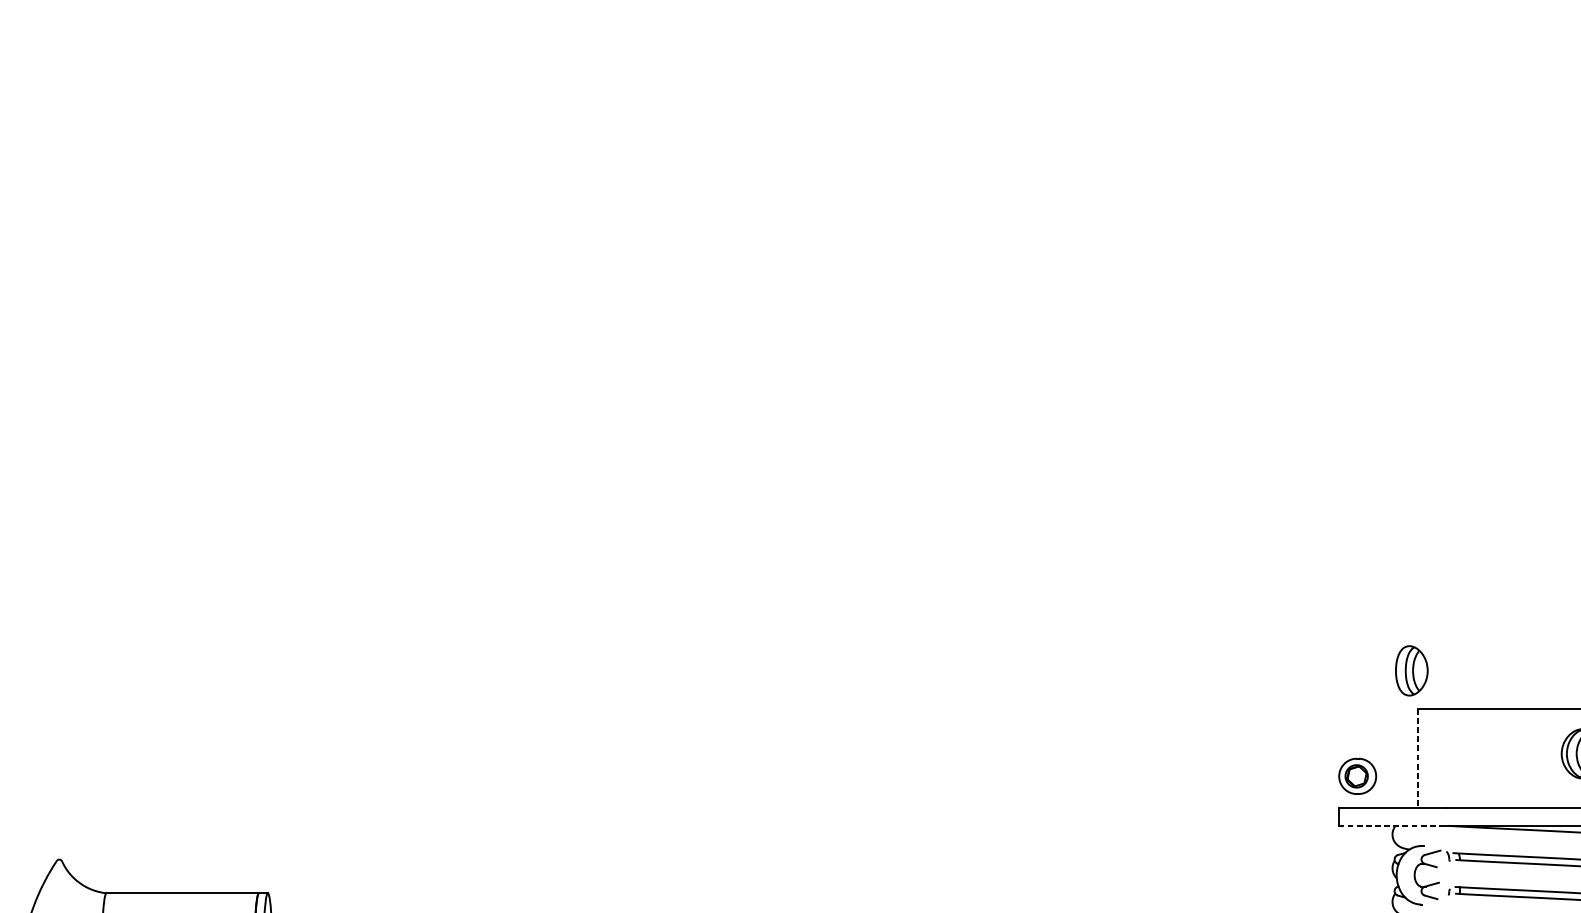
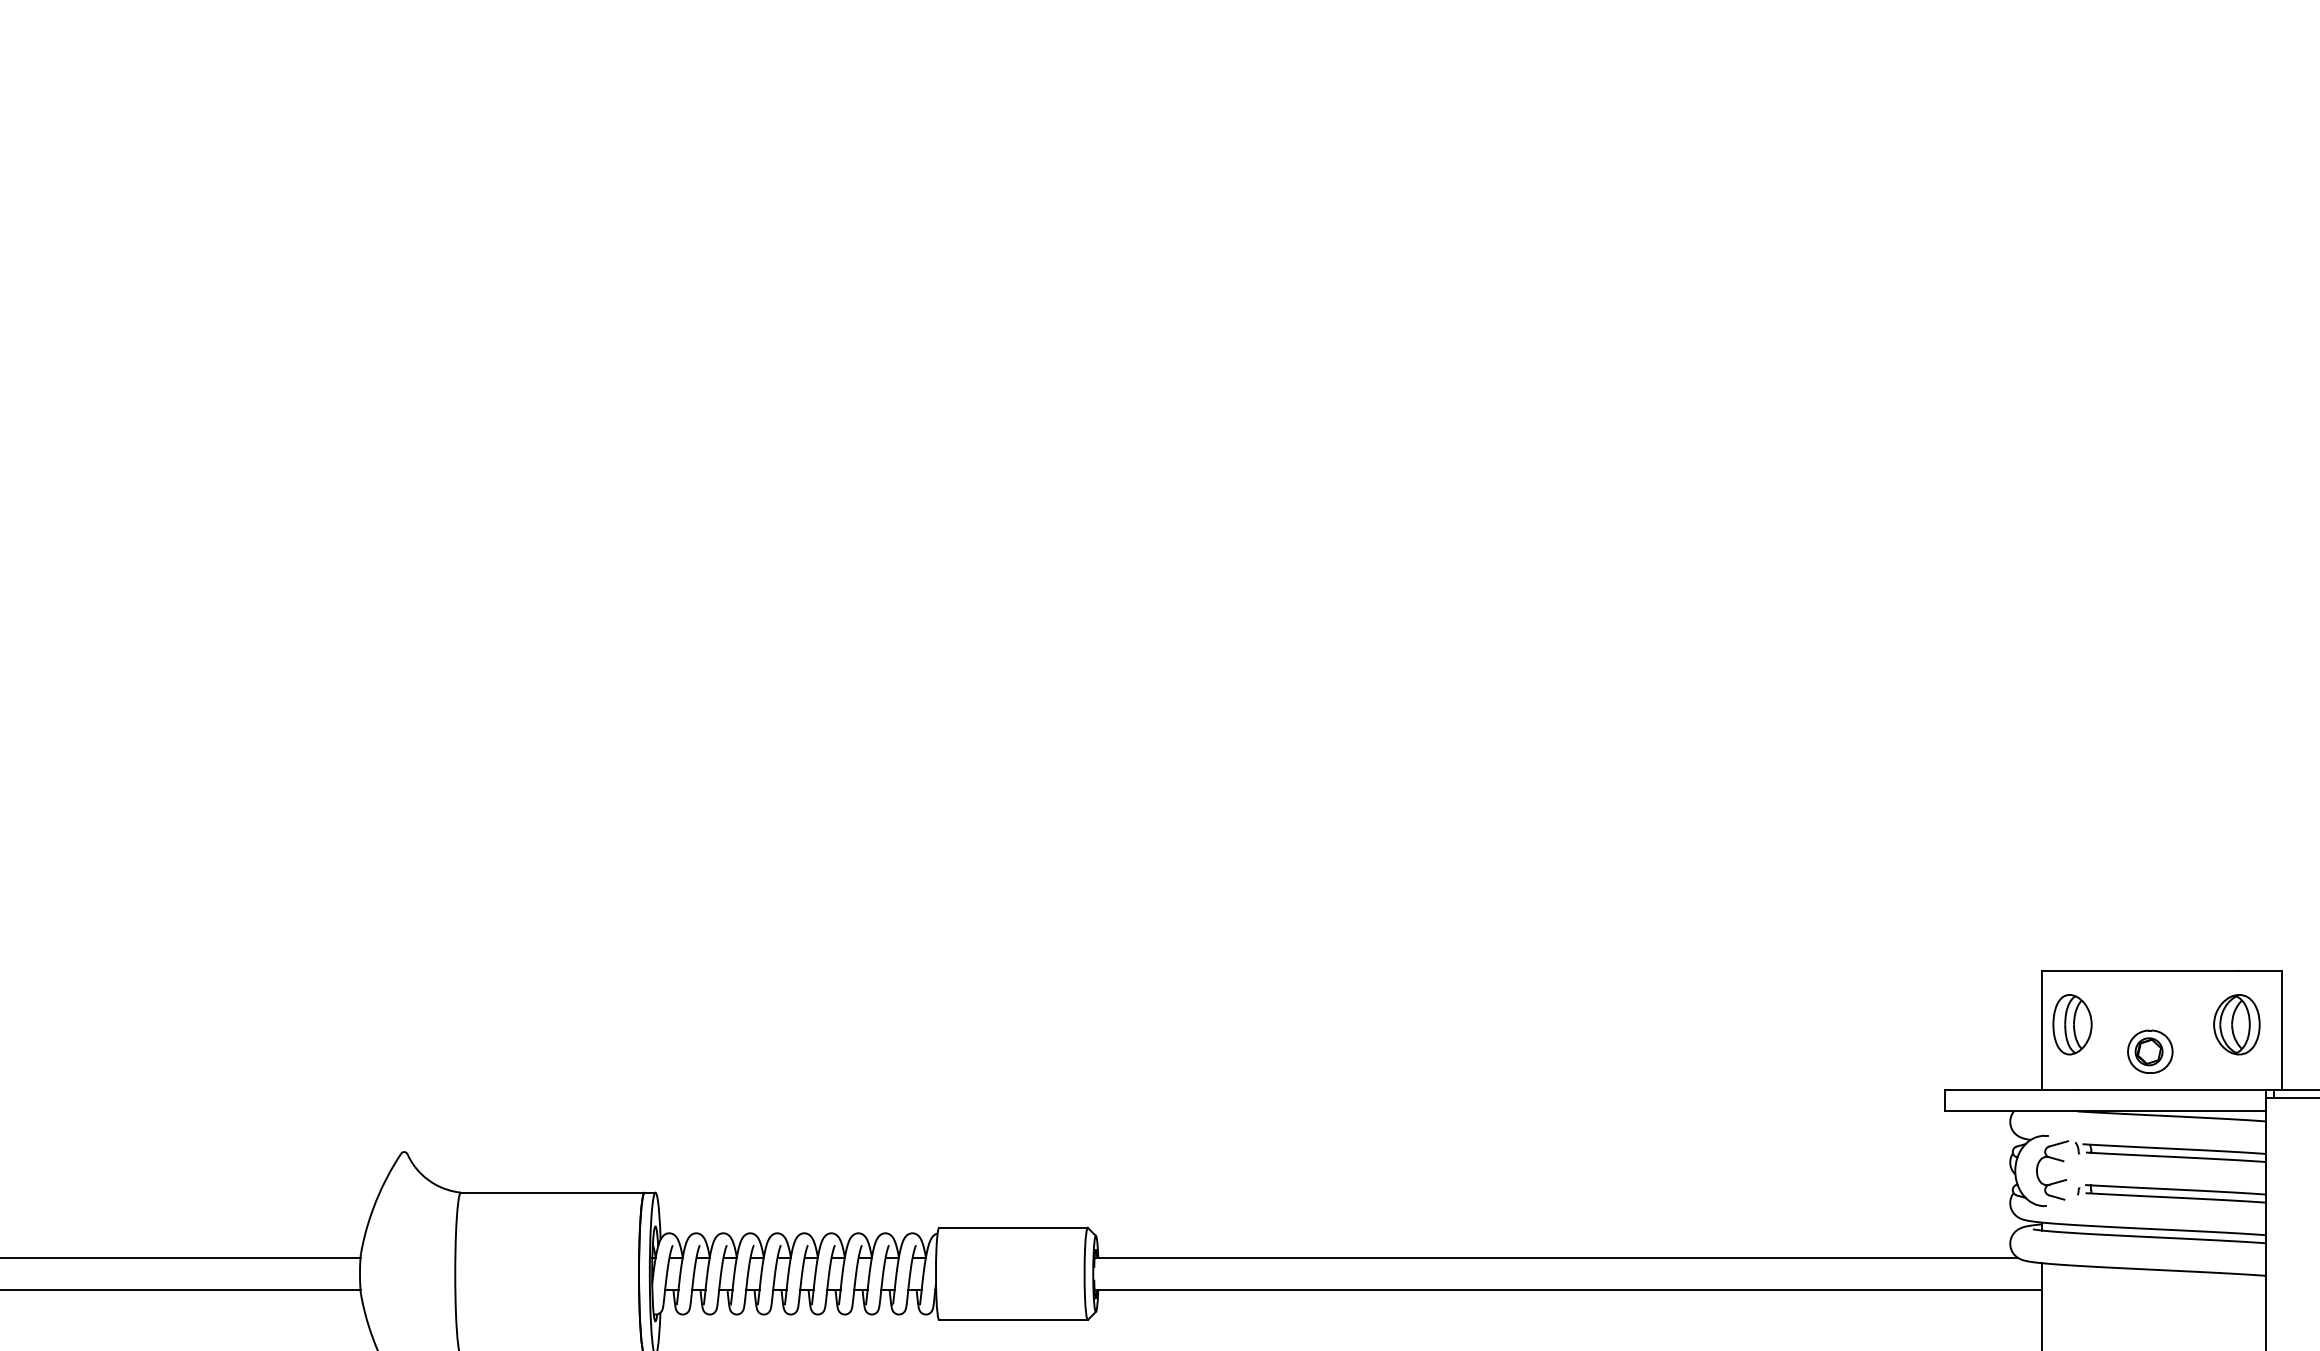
part: (1411, 670) -> (2072, 1024), moved
line: (1418, 758) -> (2041, 1030), dashed -> solid
part: (1357, 776) -> (2150, 1051), moved
line: (1392, 825) -> (2010, 1111), dashed -> solid

